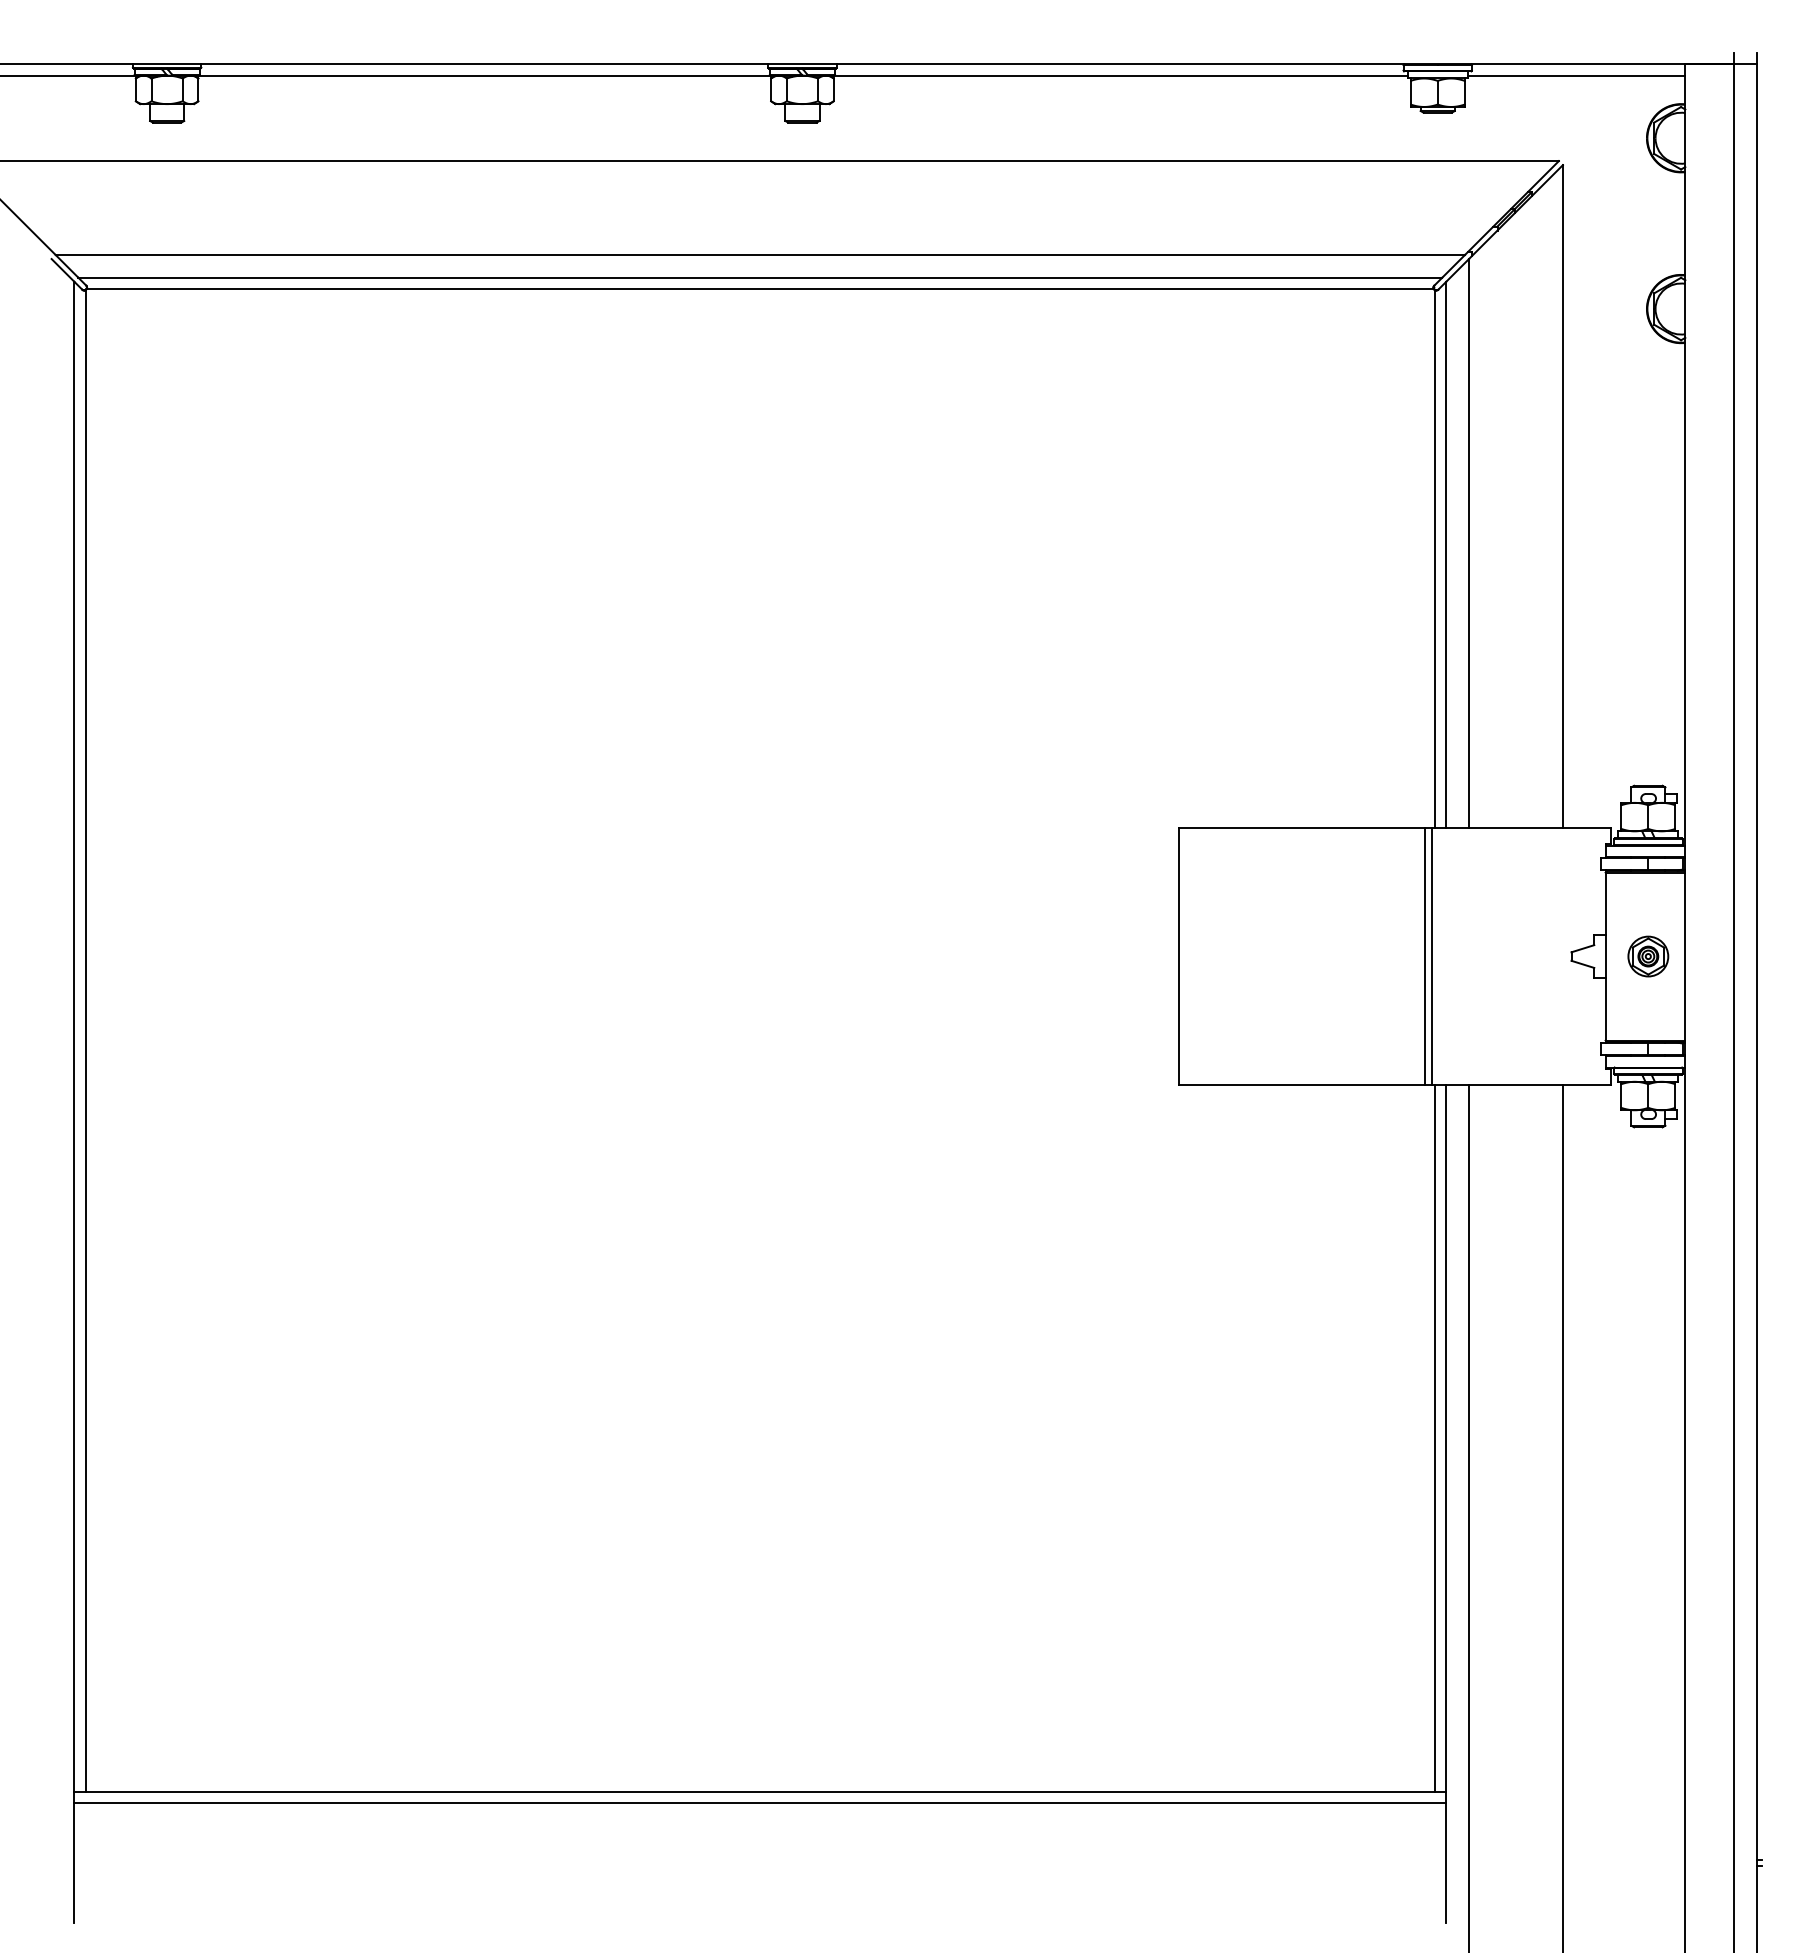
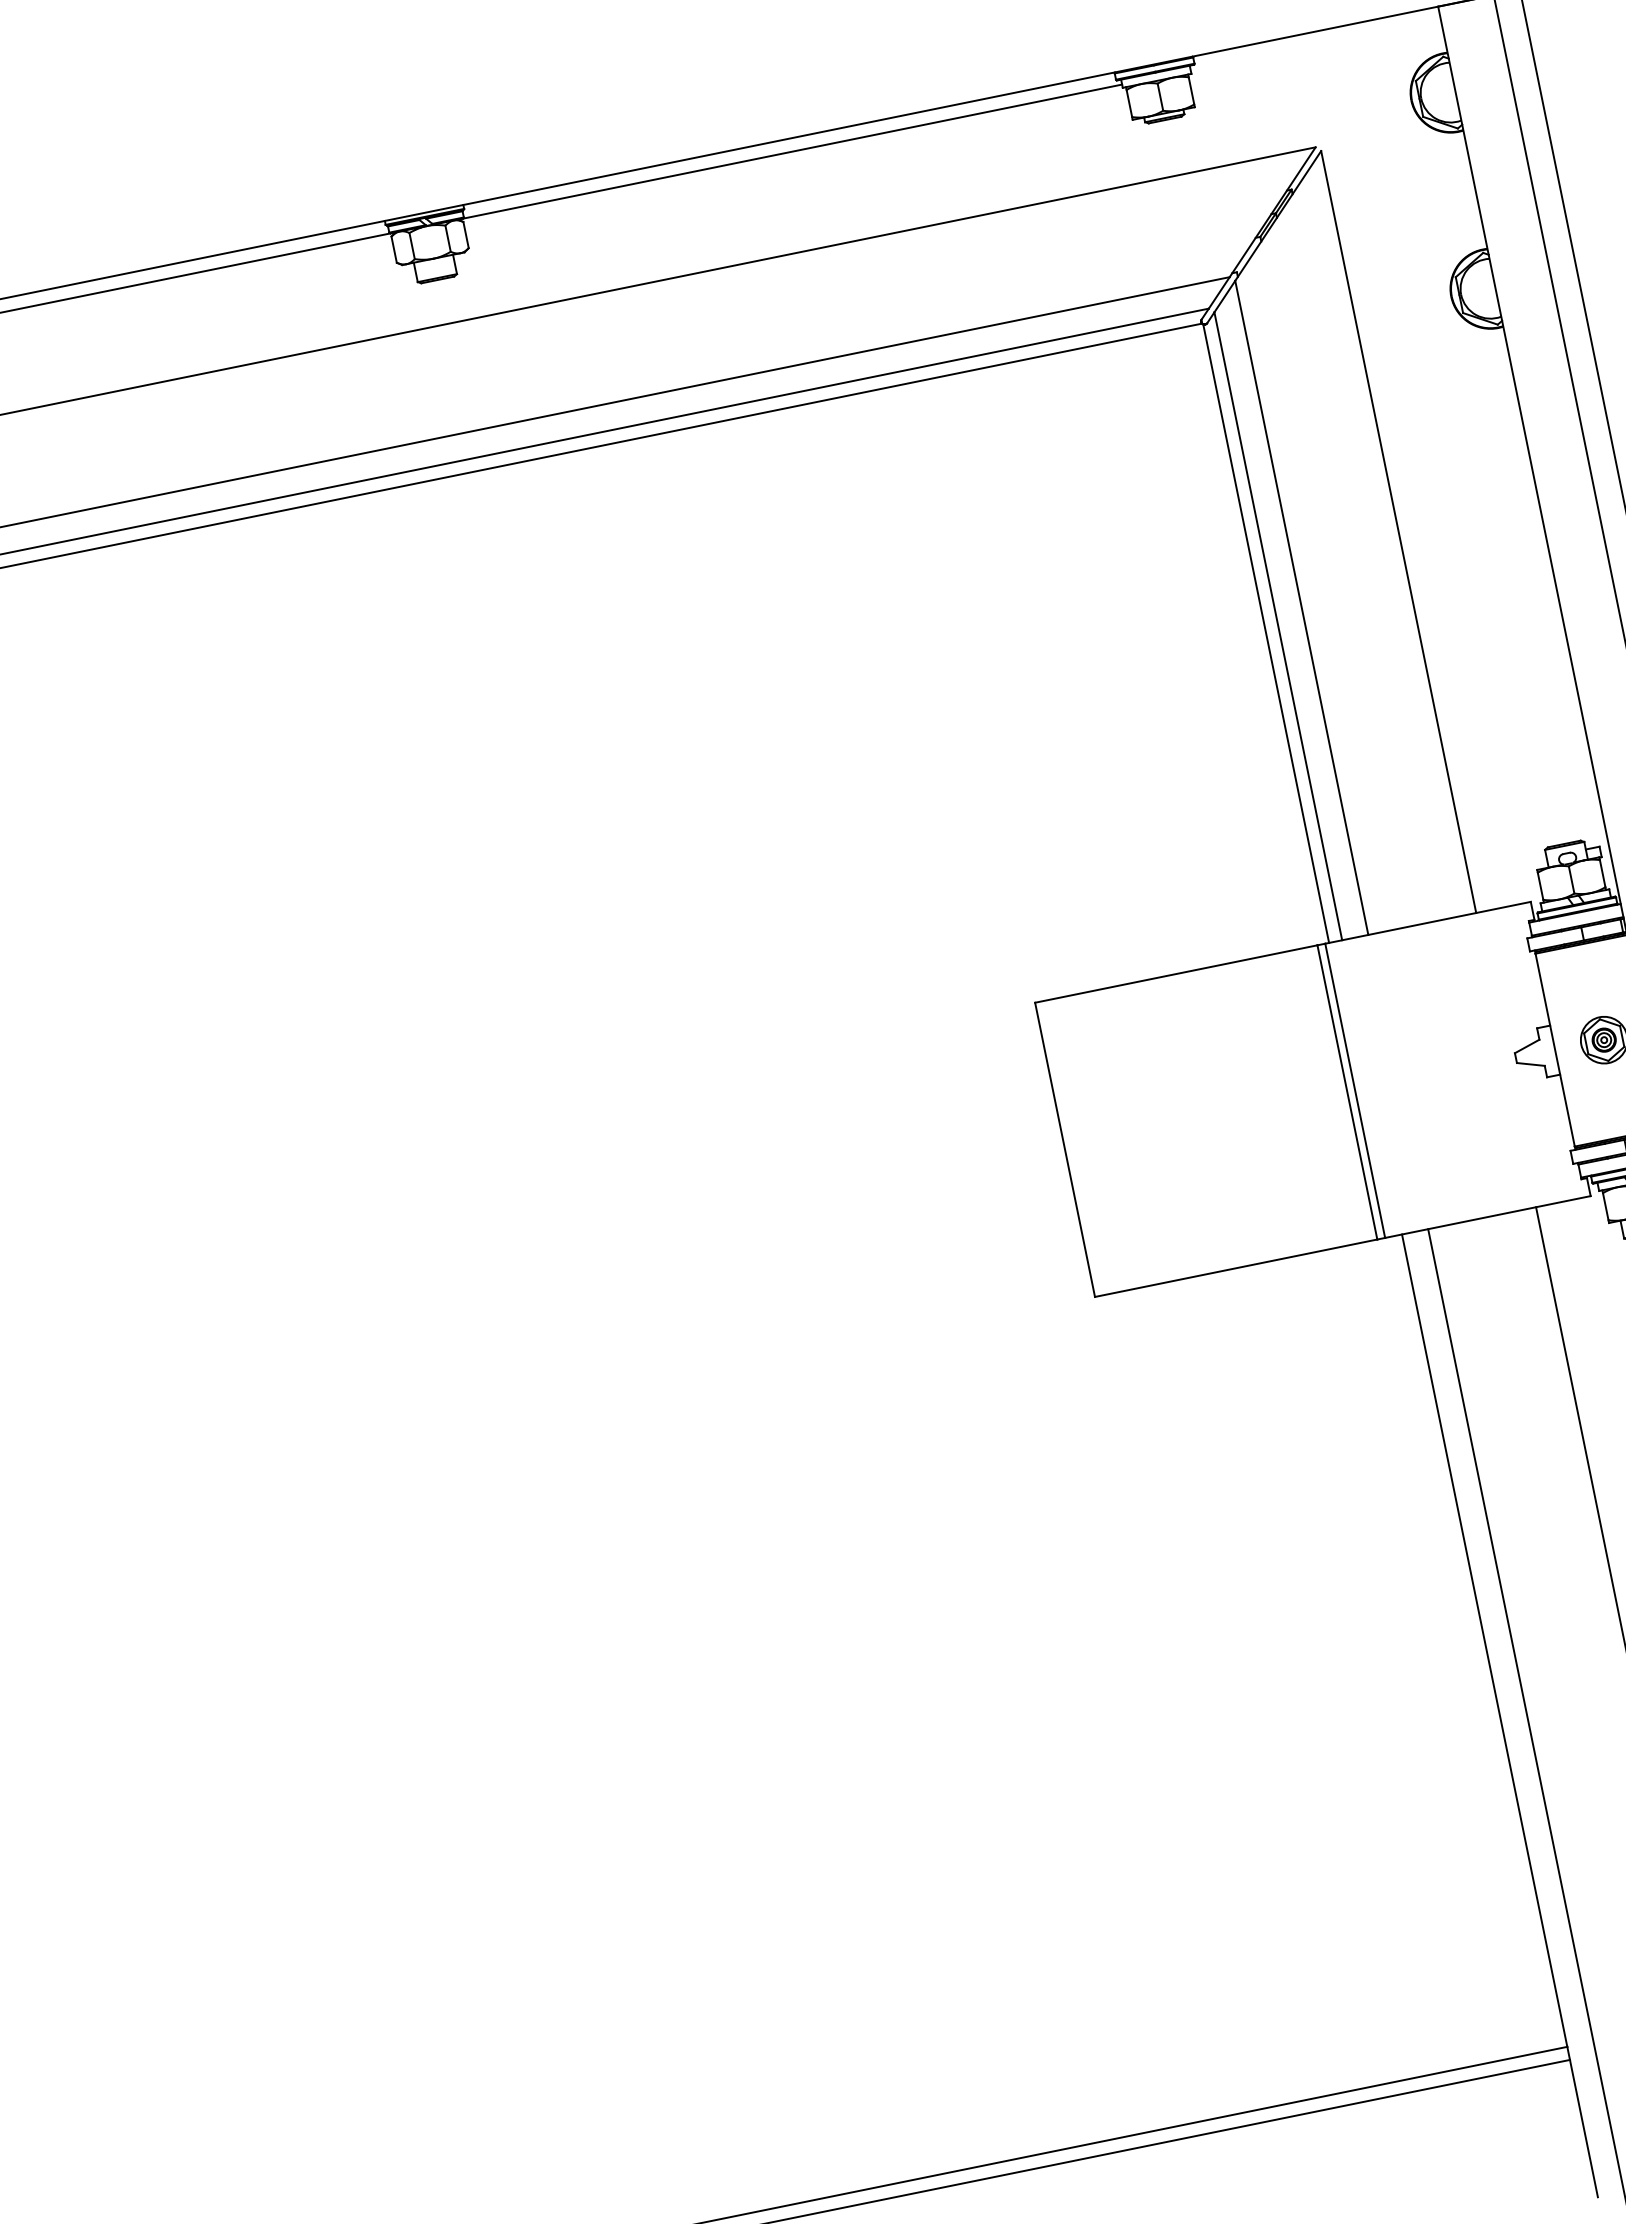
line: (1576, 75) -> (1315, 44), removed
line: (1434, 1437) -> (1470, 1642), removed

